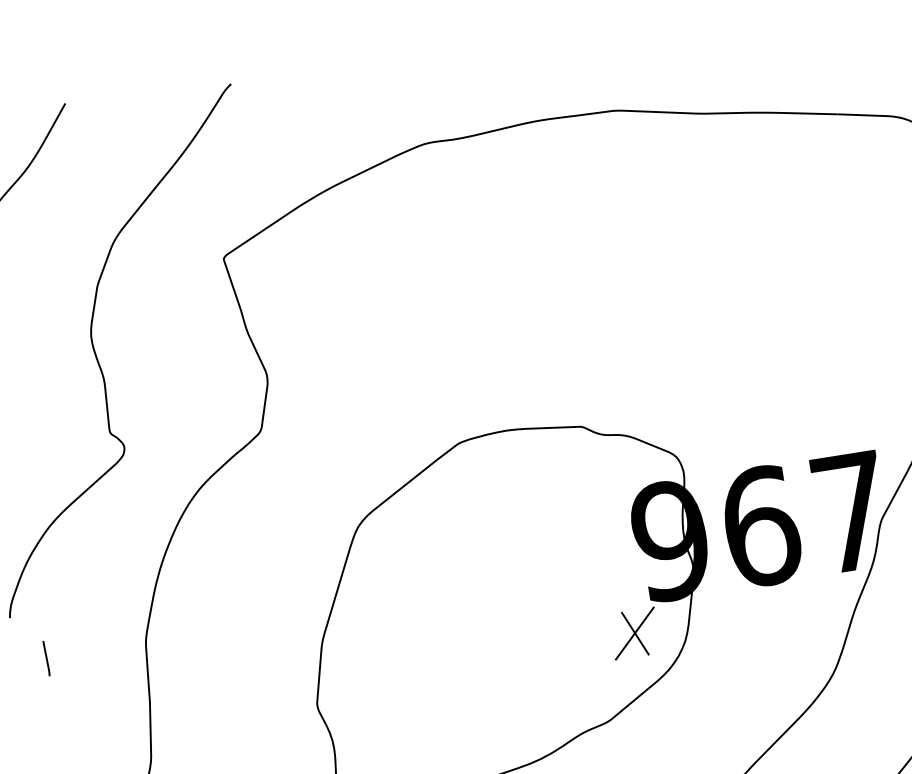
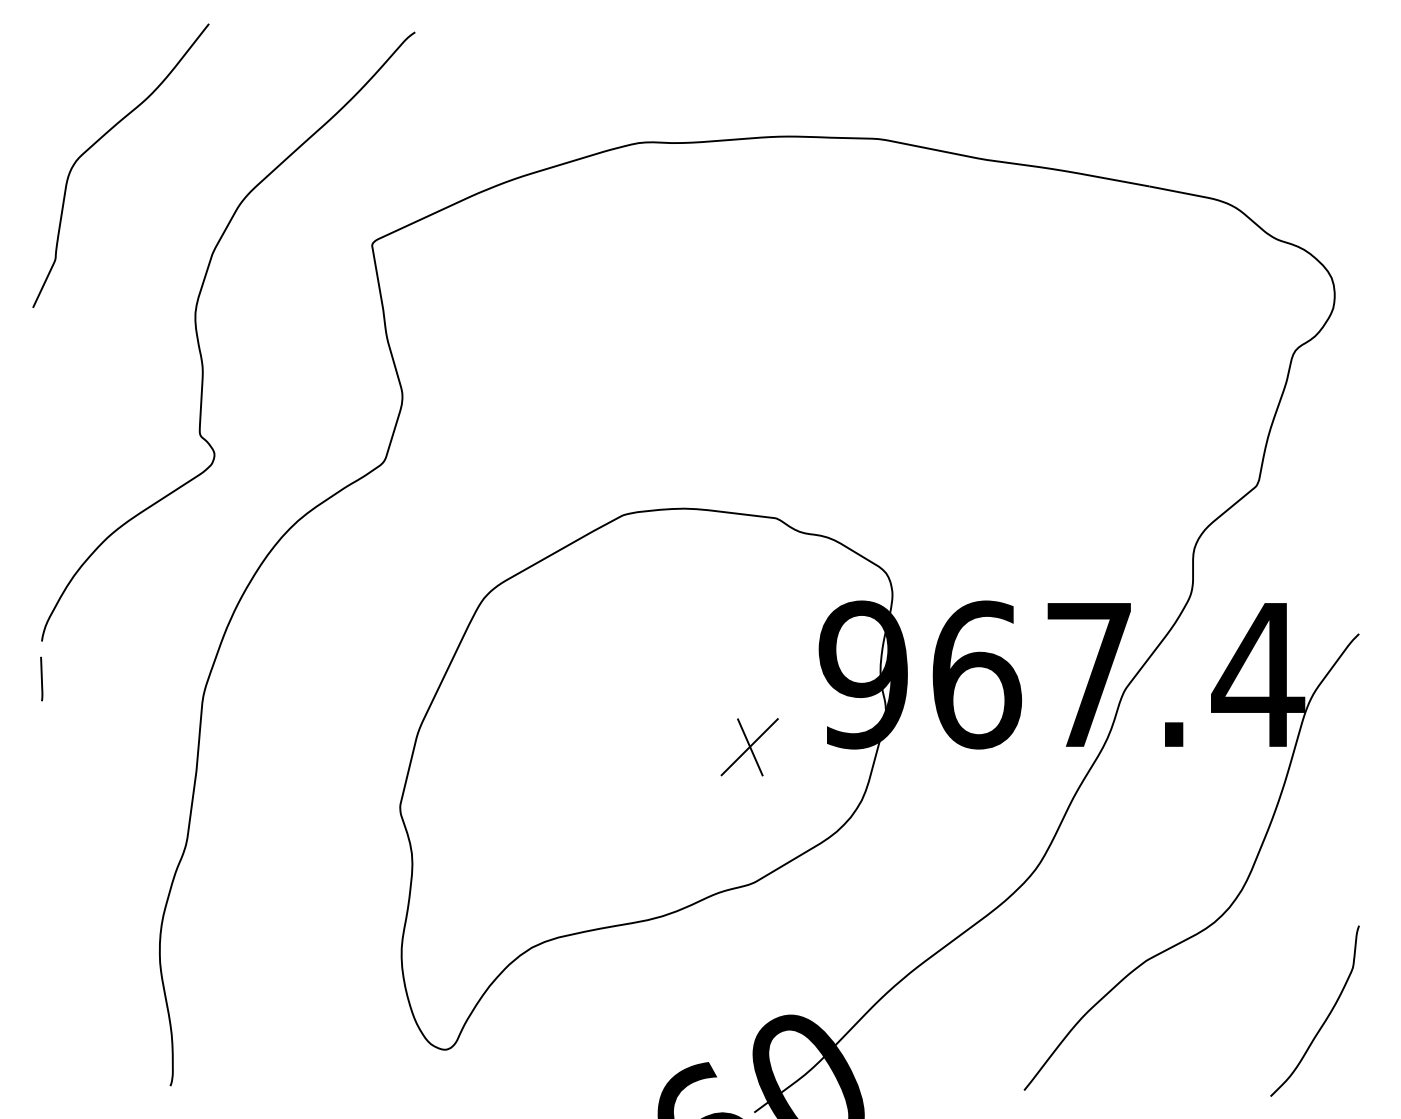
part: (634, 633) -> (749, 747), moved
line: (46, 658) -> (41, 678), moved

